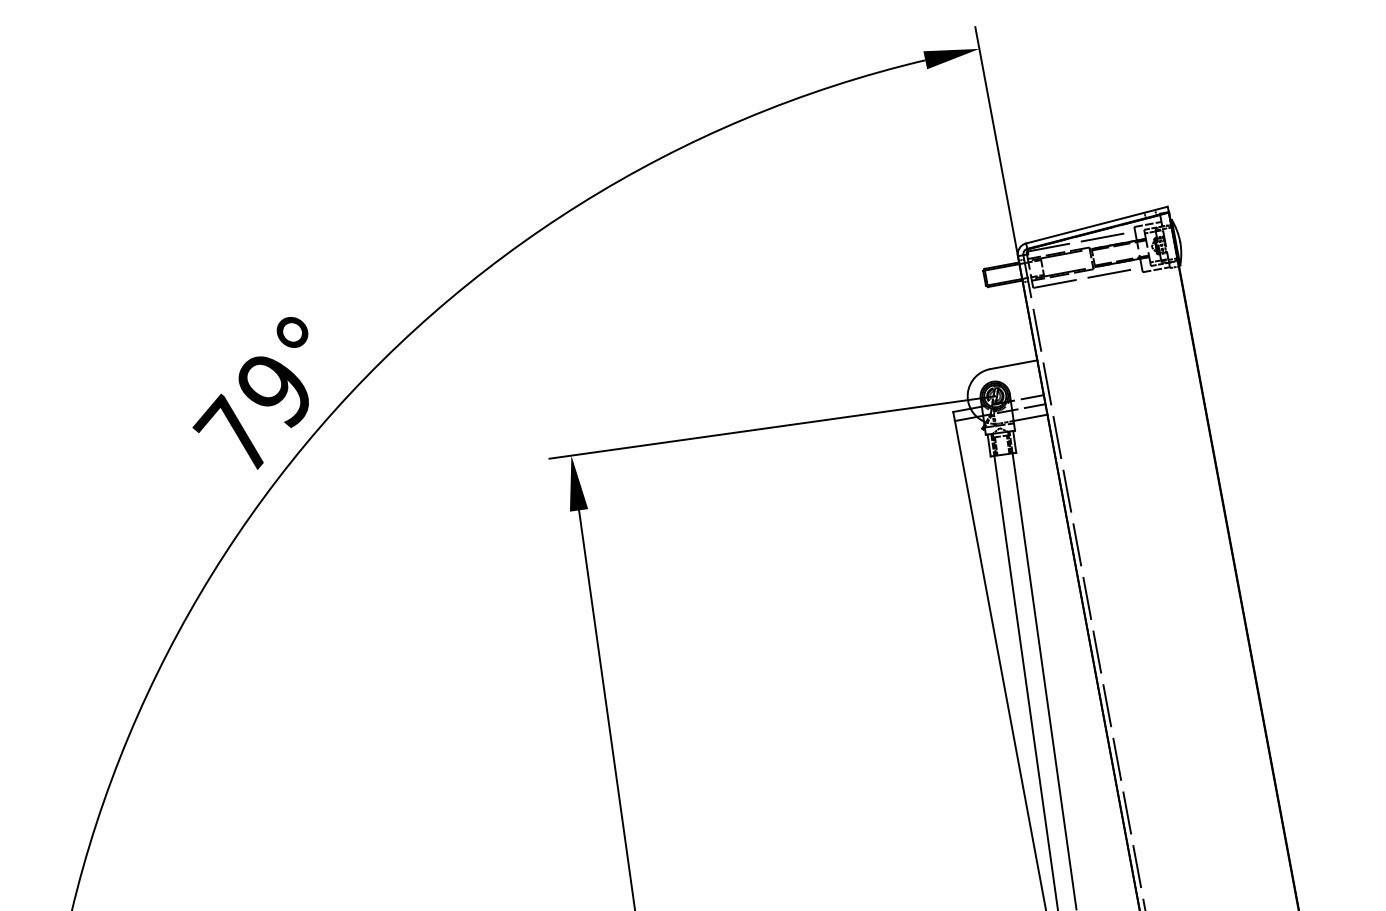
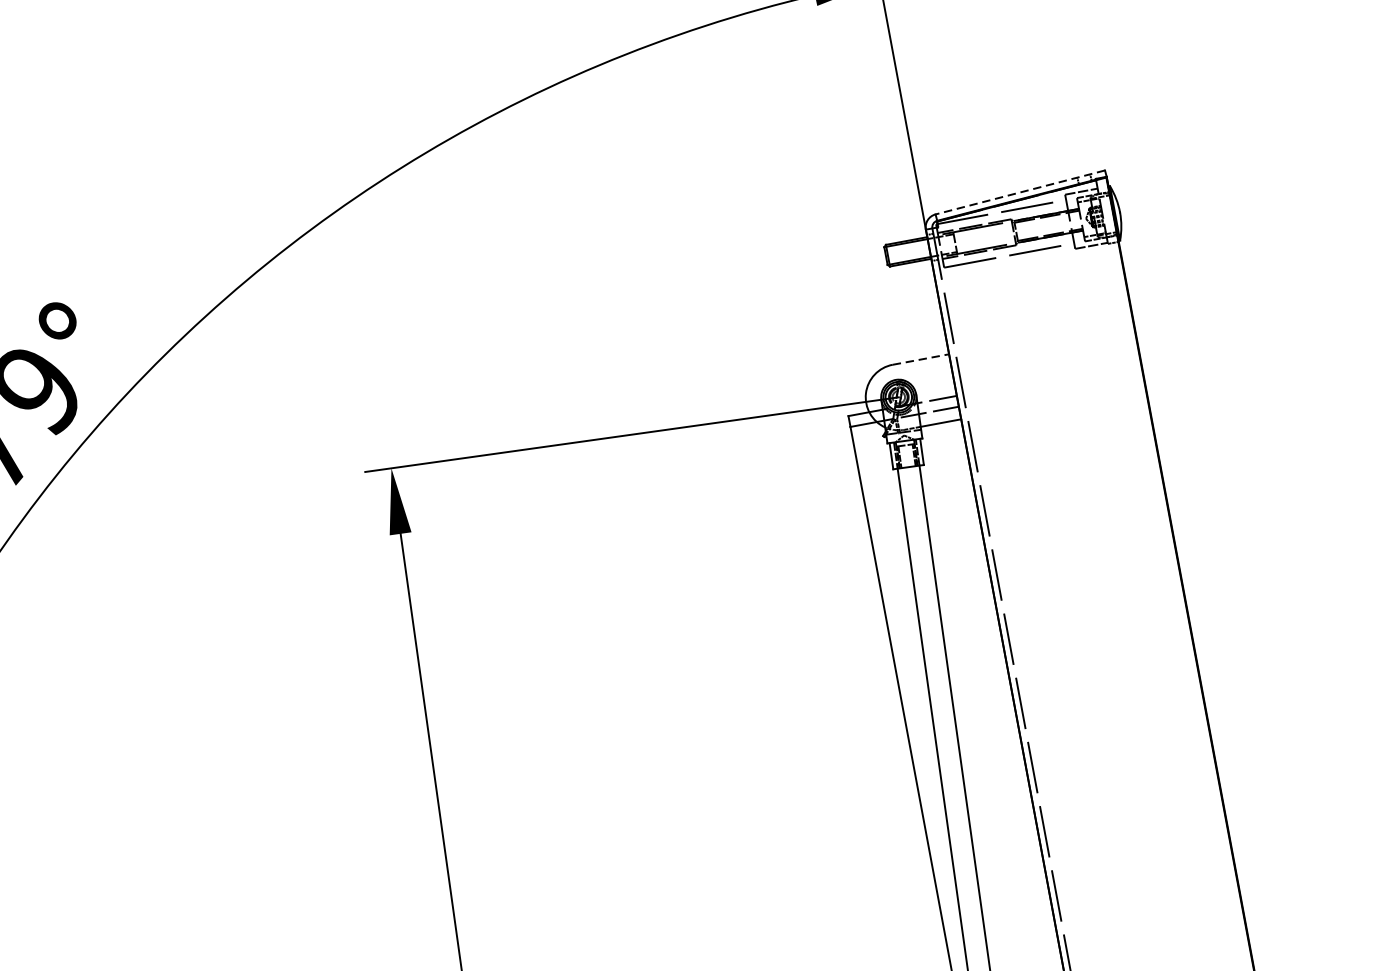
line: (1096, 225) -> (1019, 192), solid -> dashed
line: (1013, 364) -> (920, 359), solid -> dashed

